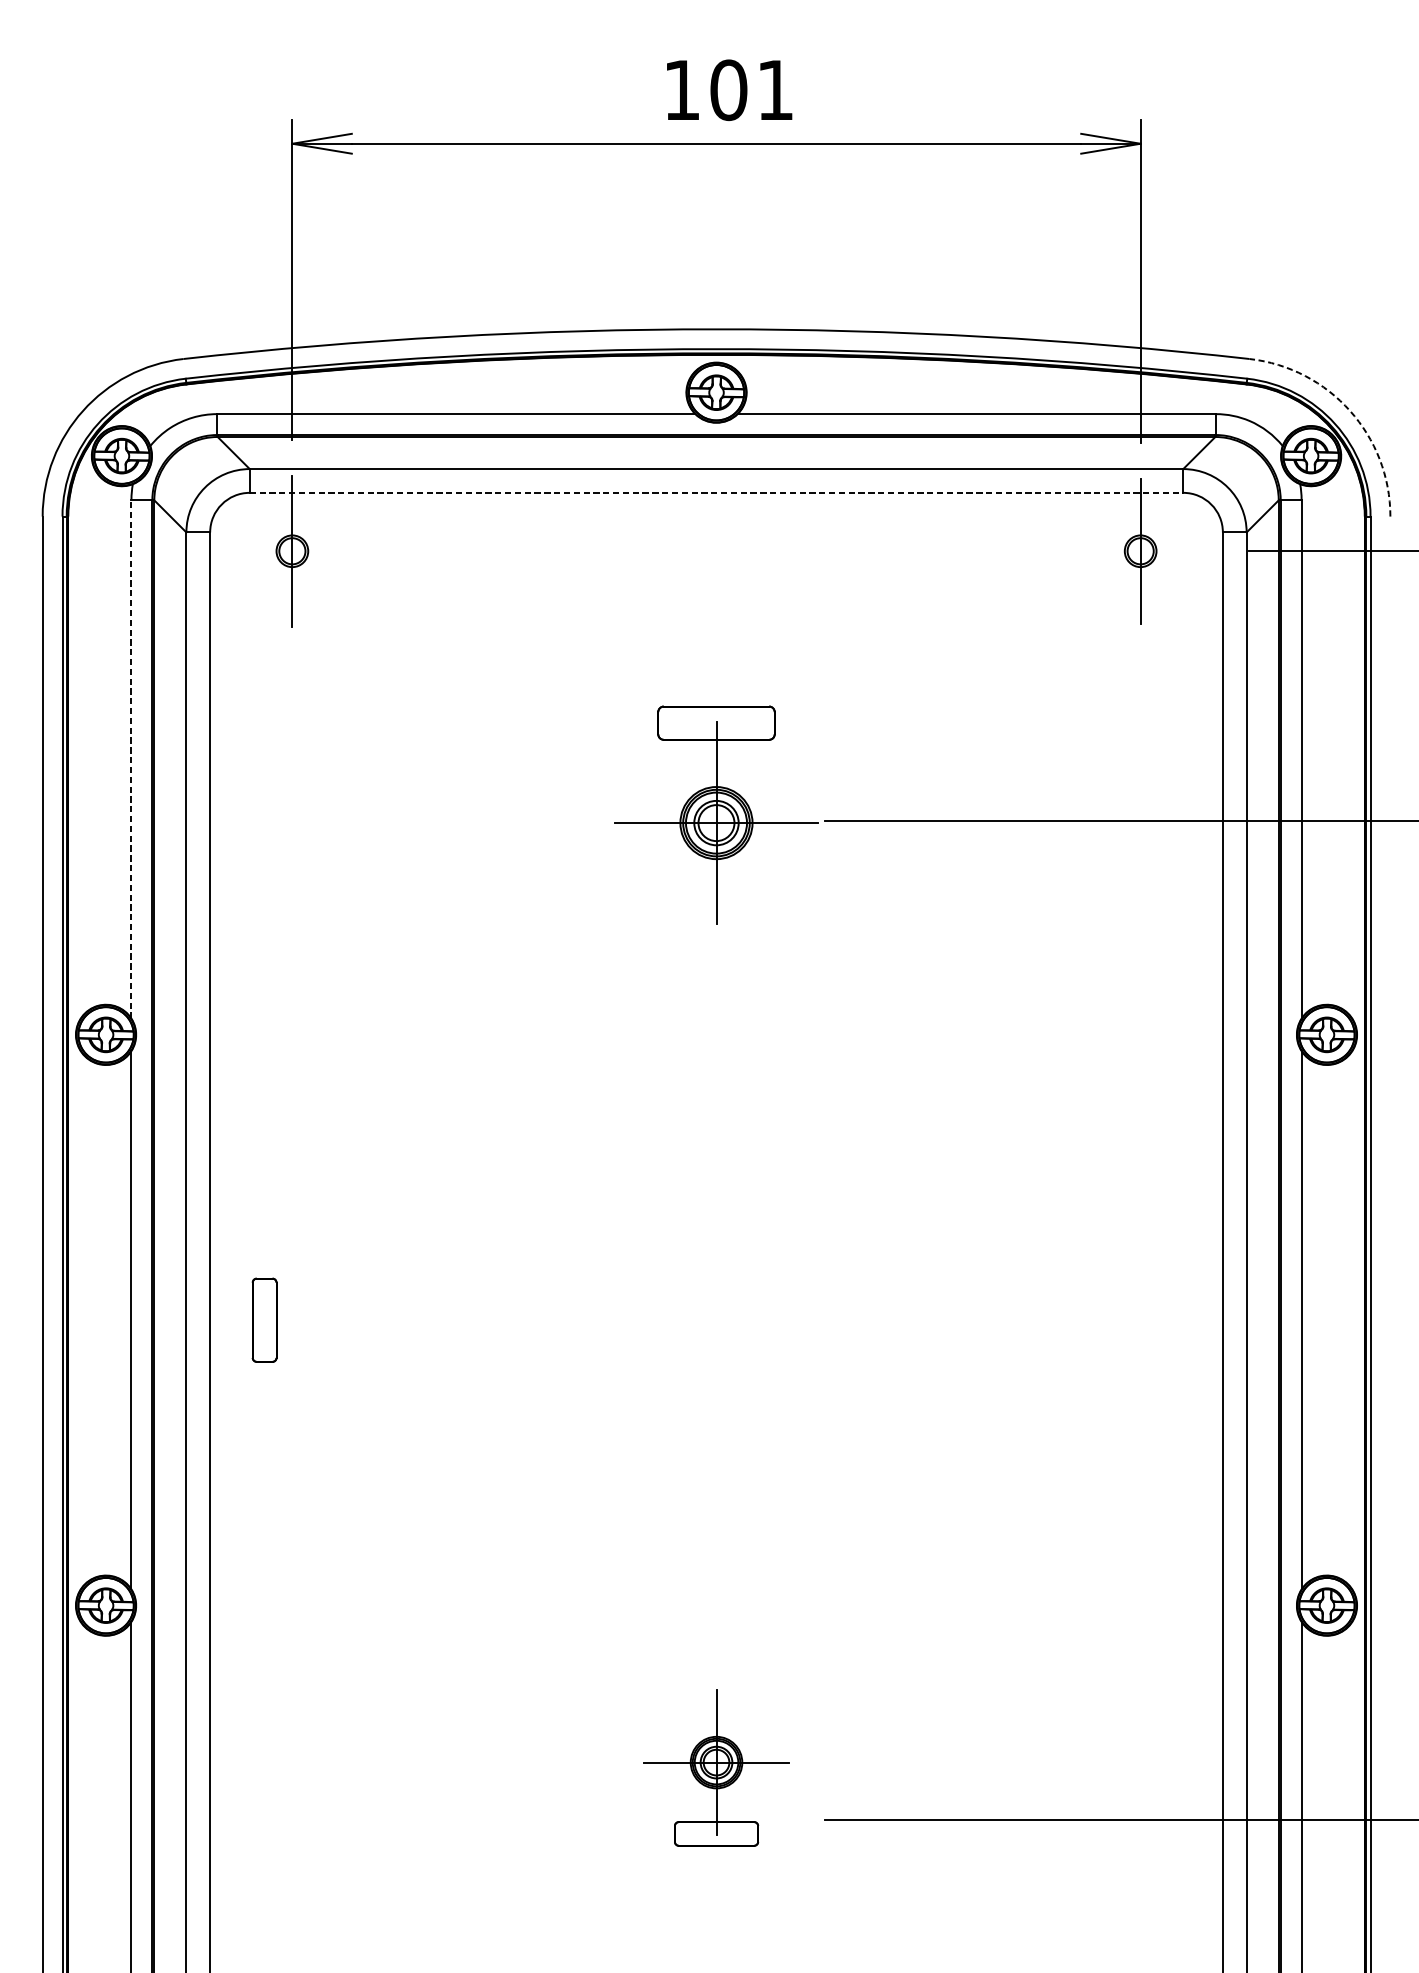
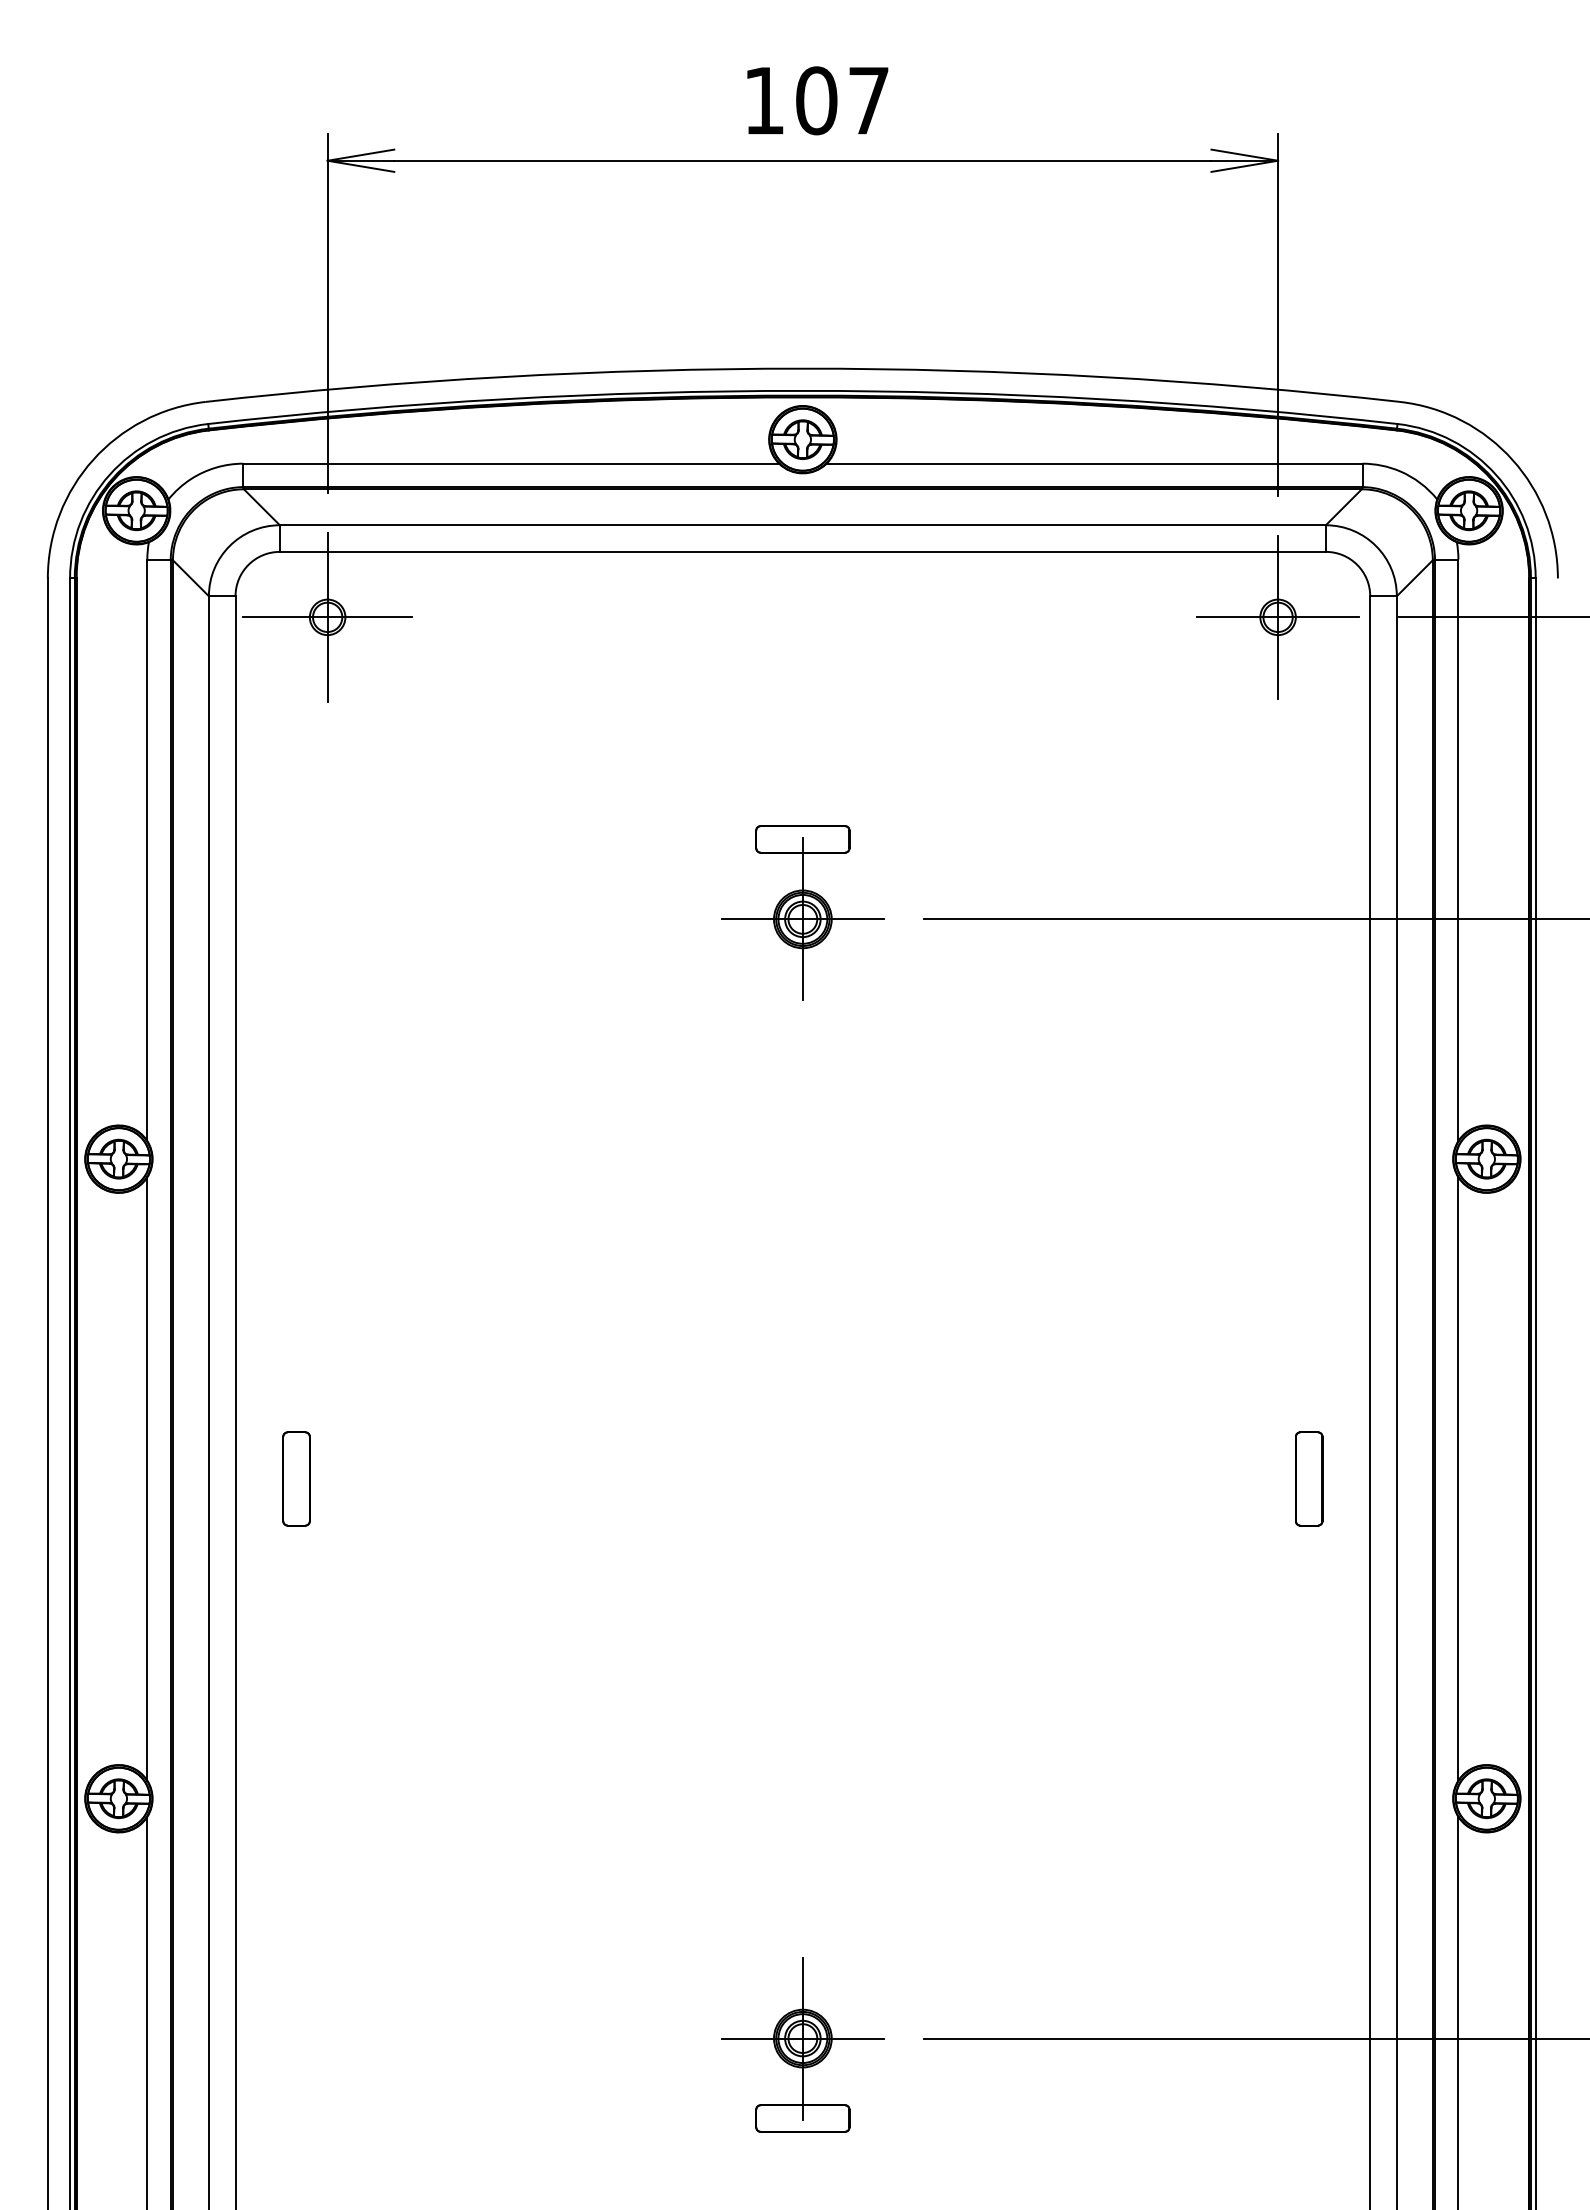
text: (775, 89) -> (868, 100), 101 -> 107
arc: (1349, 411) -> (1512, 460), dashed -> solid
line: (716, 492) -> (802, 551), dashed -> solid
line: (292, 551) -> (327, 617), added
line: (1140, 551) -> (1277, 617), added
line: (131, 759) -> (147, 850), dashed -> solid
part: (716, 814) -> (802, 912), size x0.71
part: (1168, 1319) -> (1309, 1478), added
part: (716, 1767) -> (802, 2044), moved

